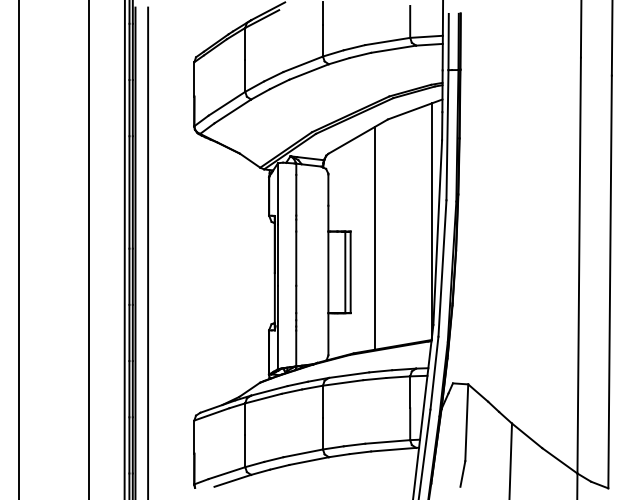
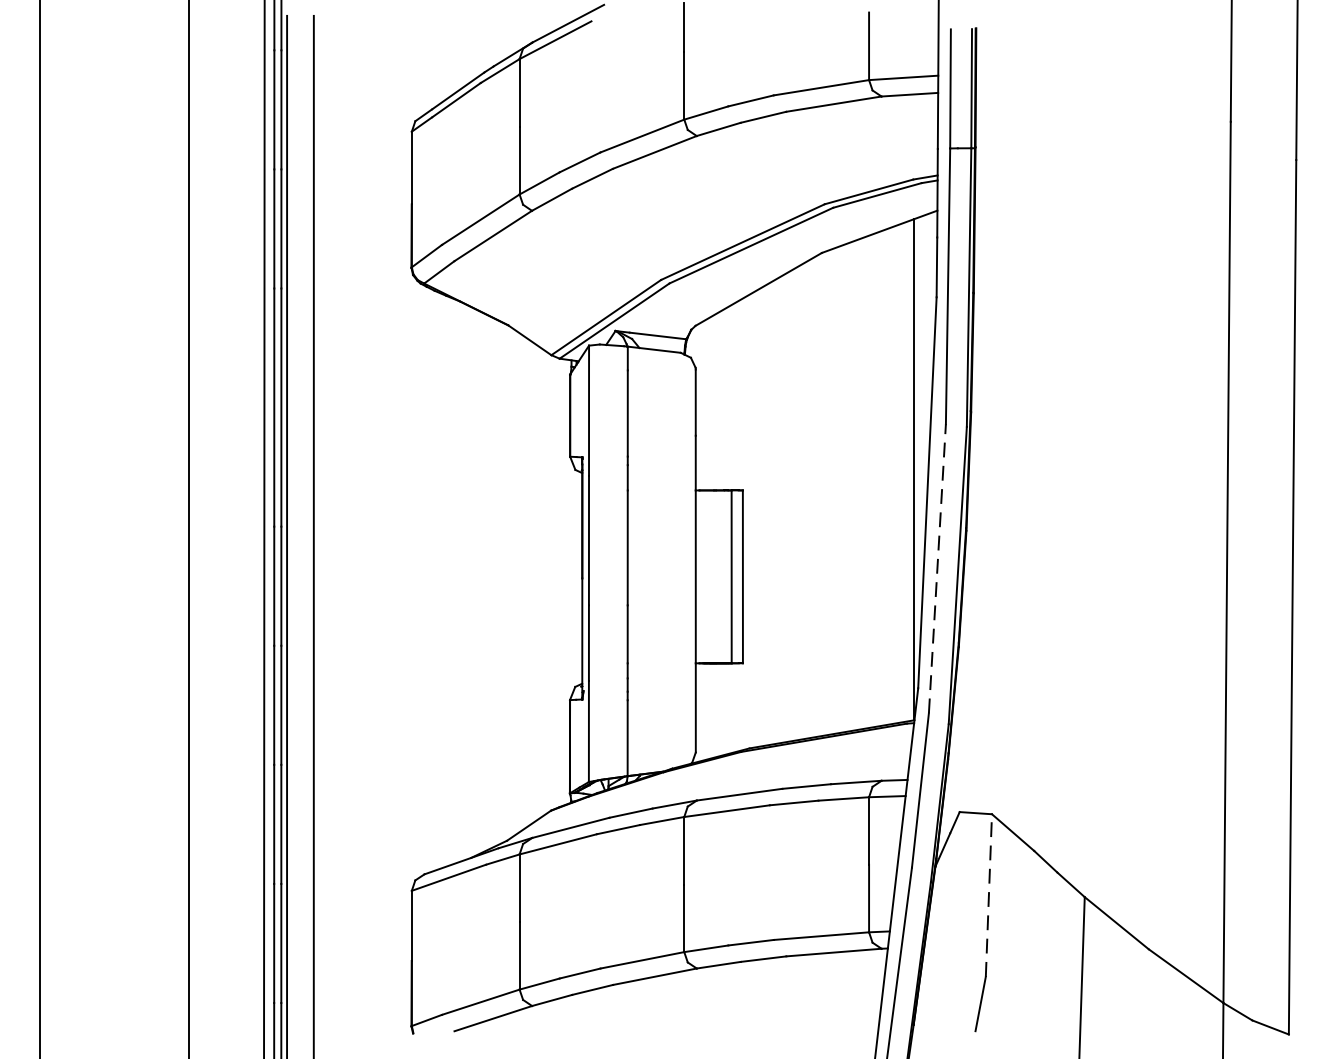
line: (375, 237) -> (795, 503), removed
line: (442, 268) -> (937, 568), solid -> dashed
line: (466, 422) -> (988, 894), solid -> dashed

